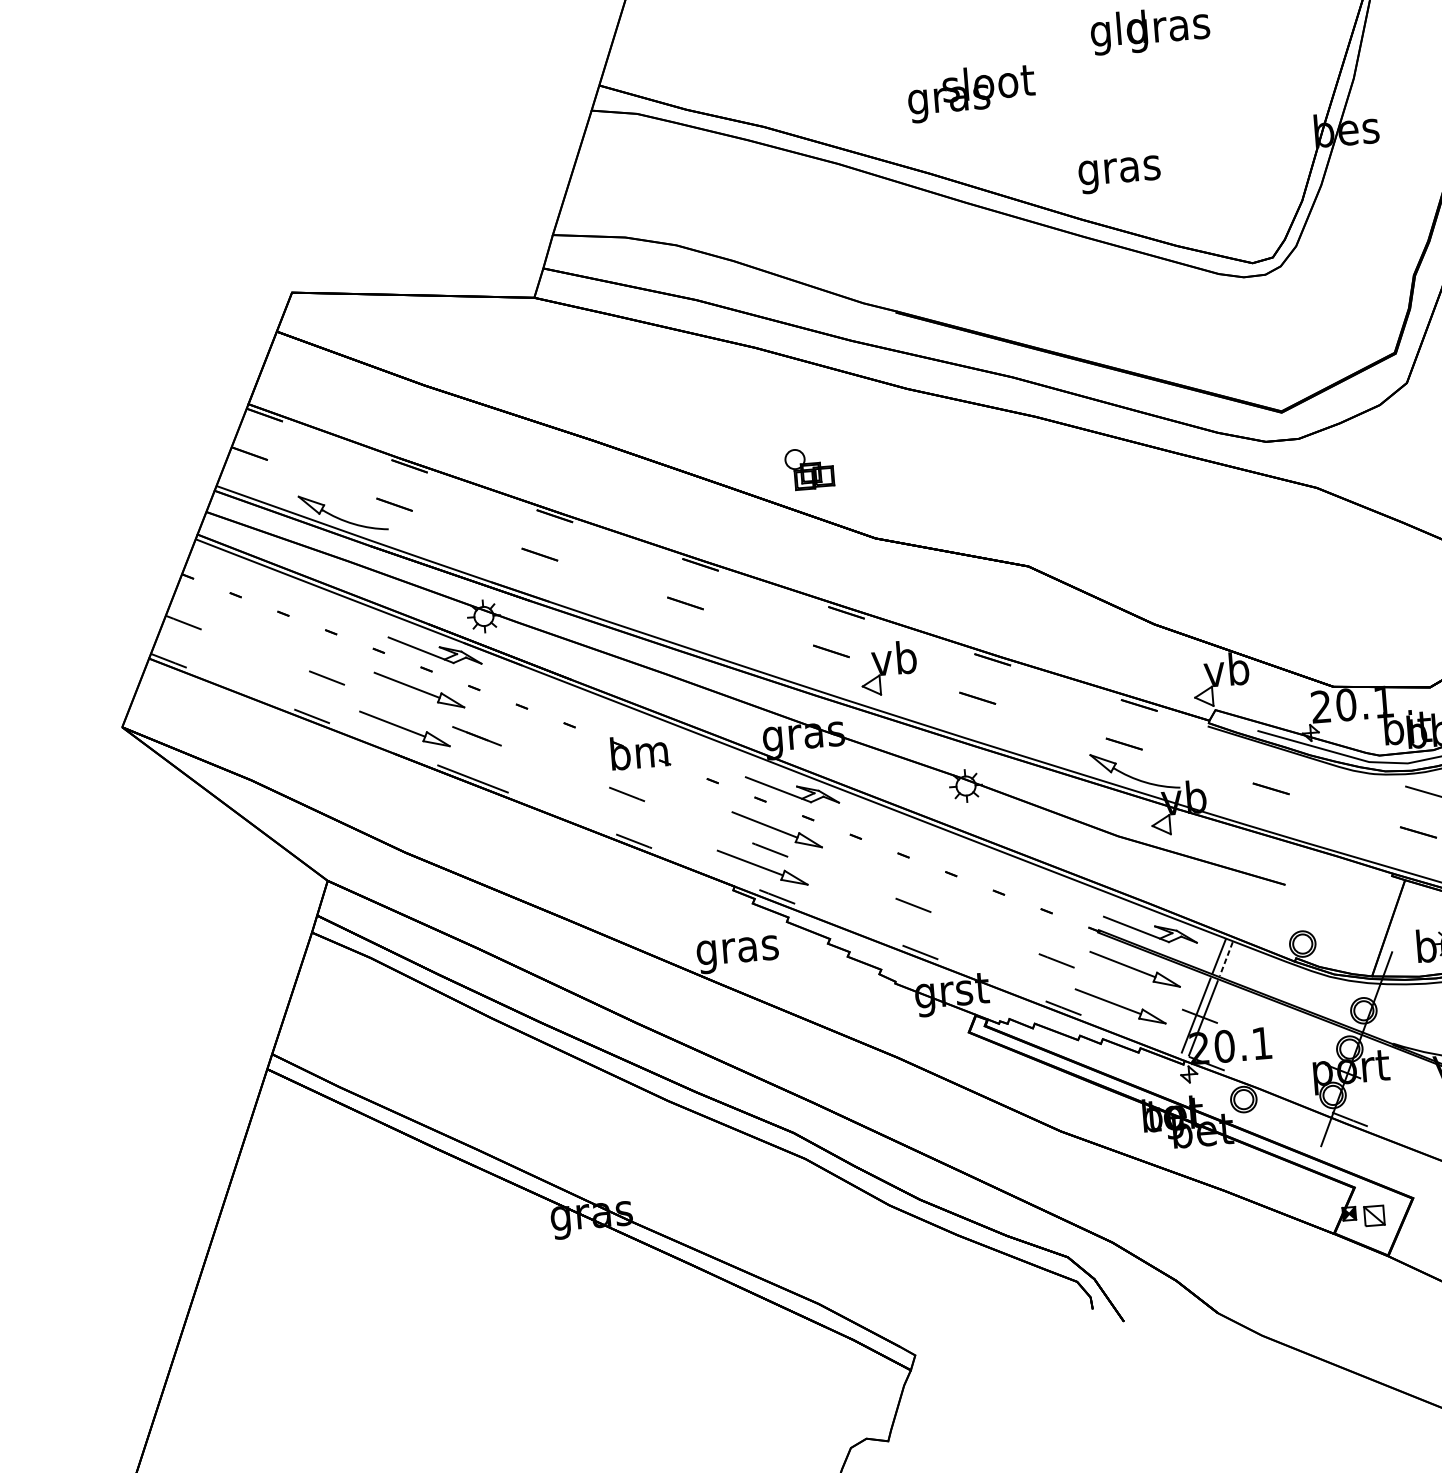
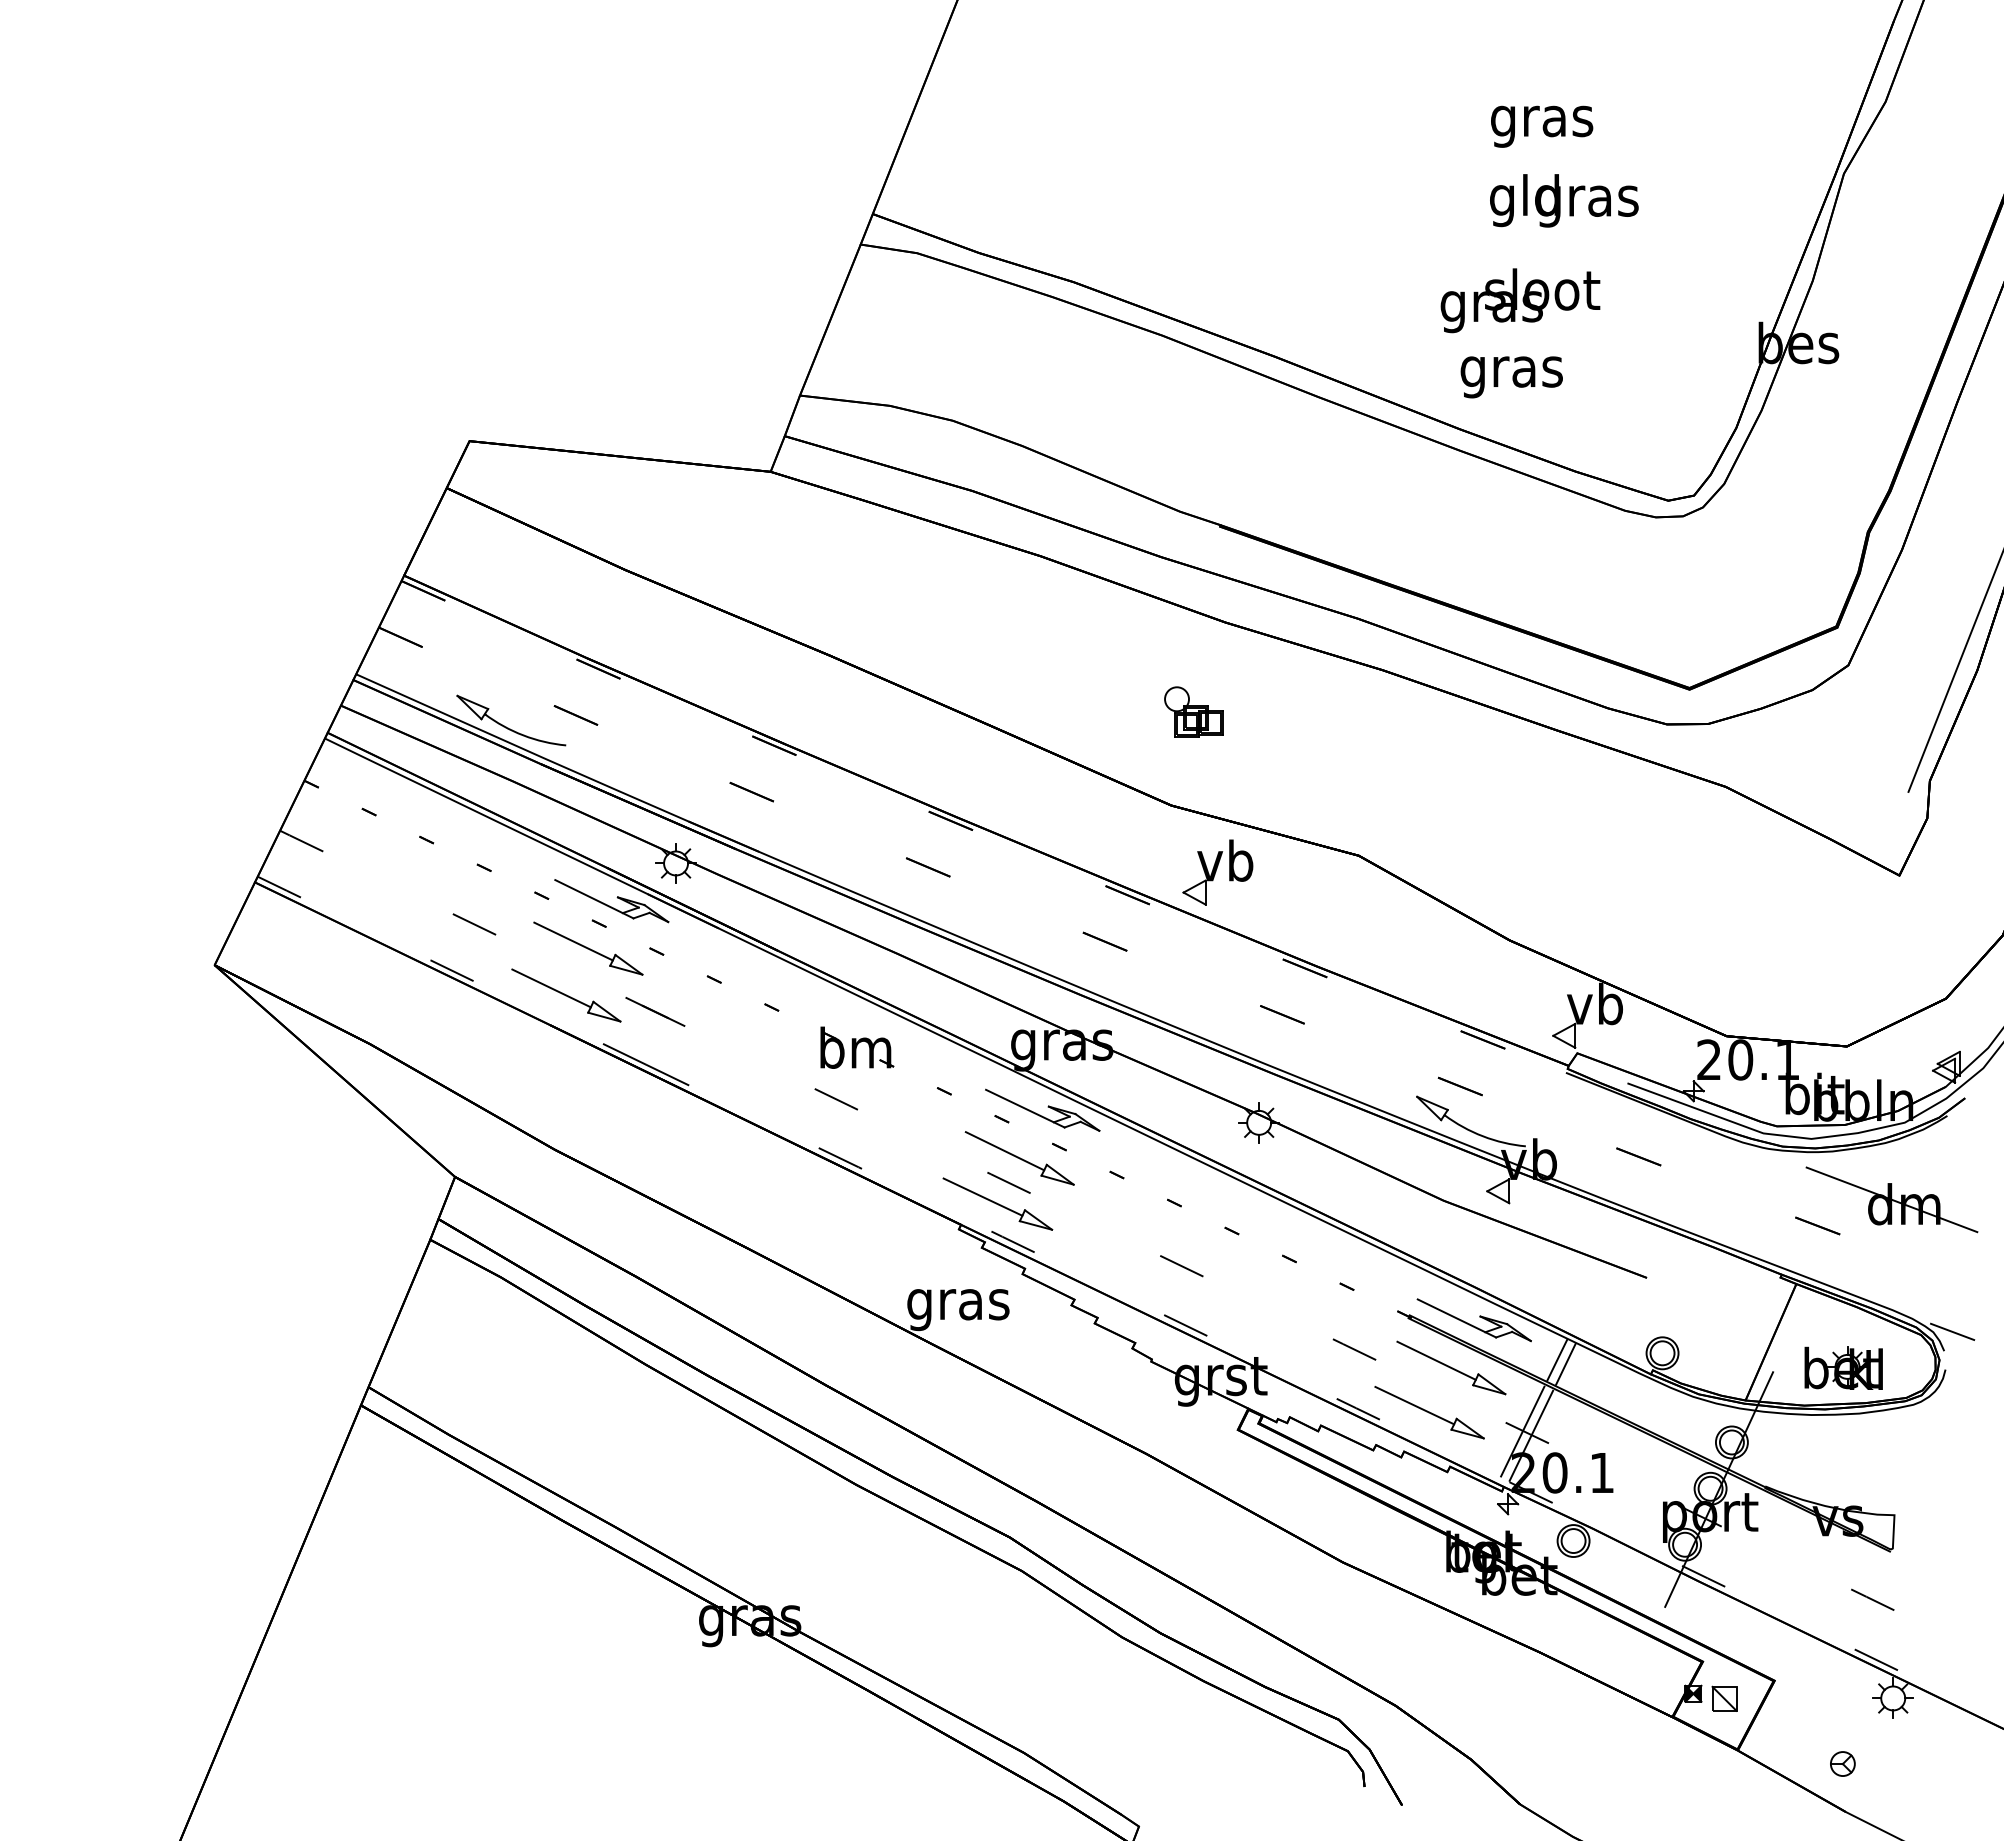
text: (971, 92) -> (1520, 300), moved
part: (808, 468) -> (1193, 711), moved
part: (888, 668) -> (1217, 872), moved
line: (1226, 959) -> (1565, 1364), dashed -> solid

